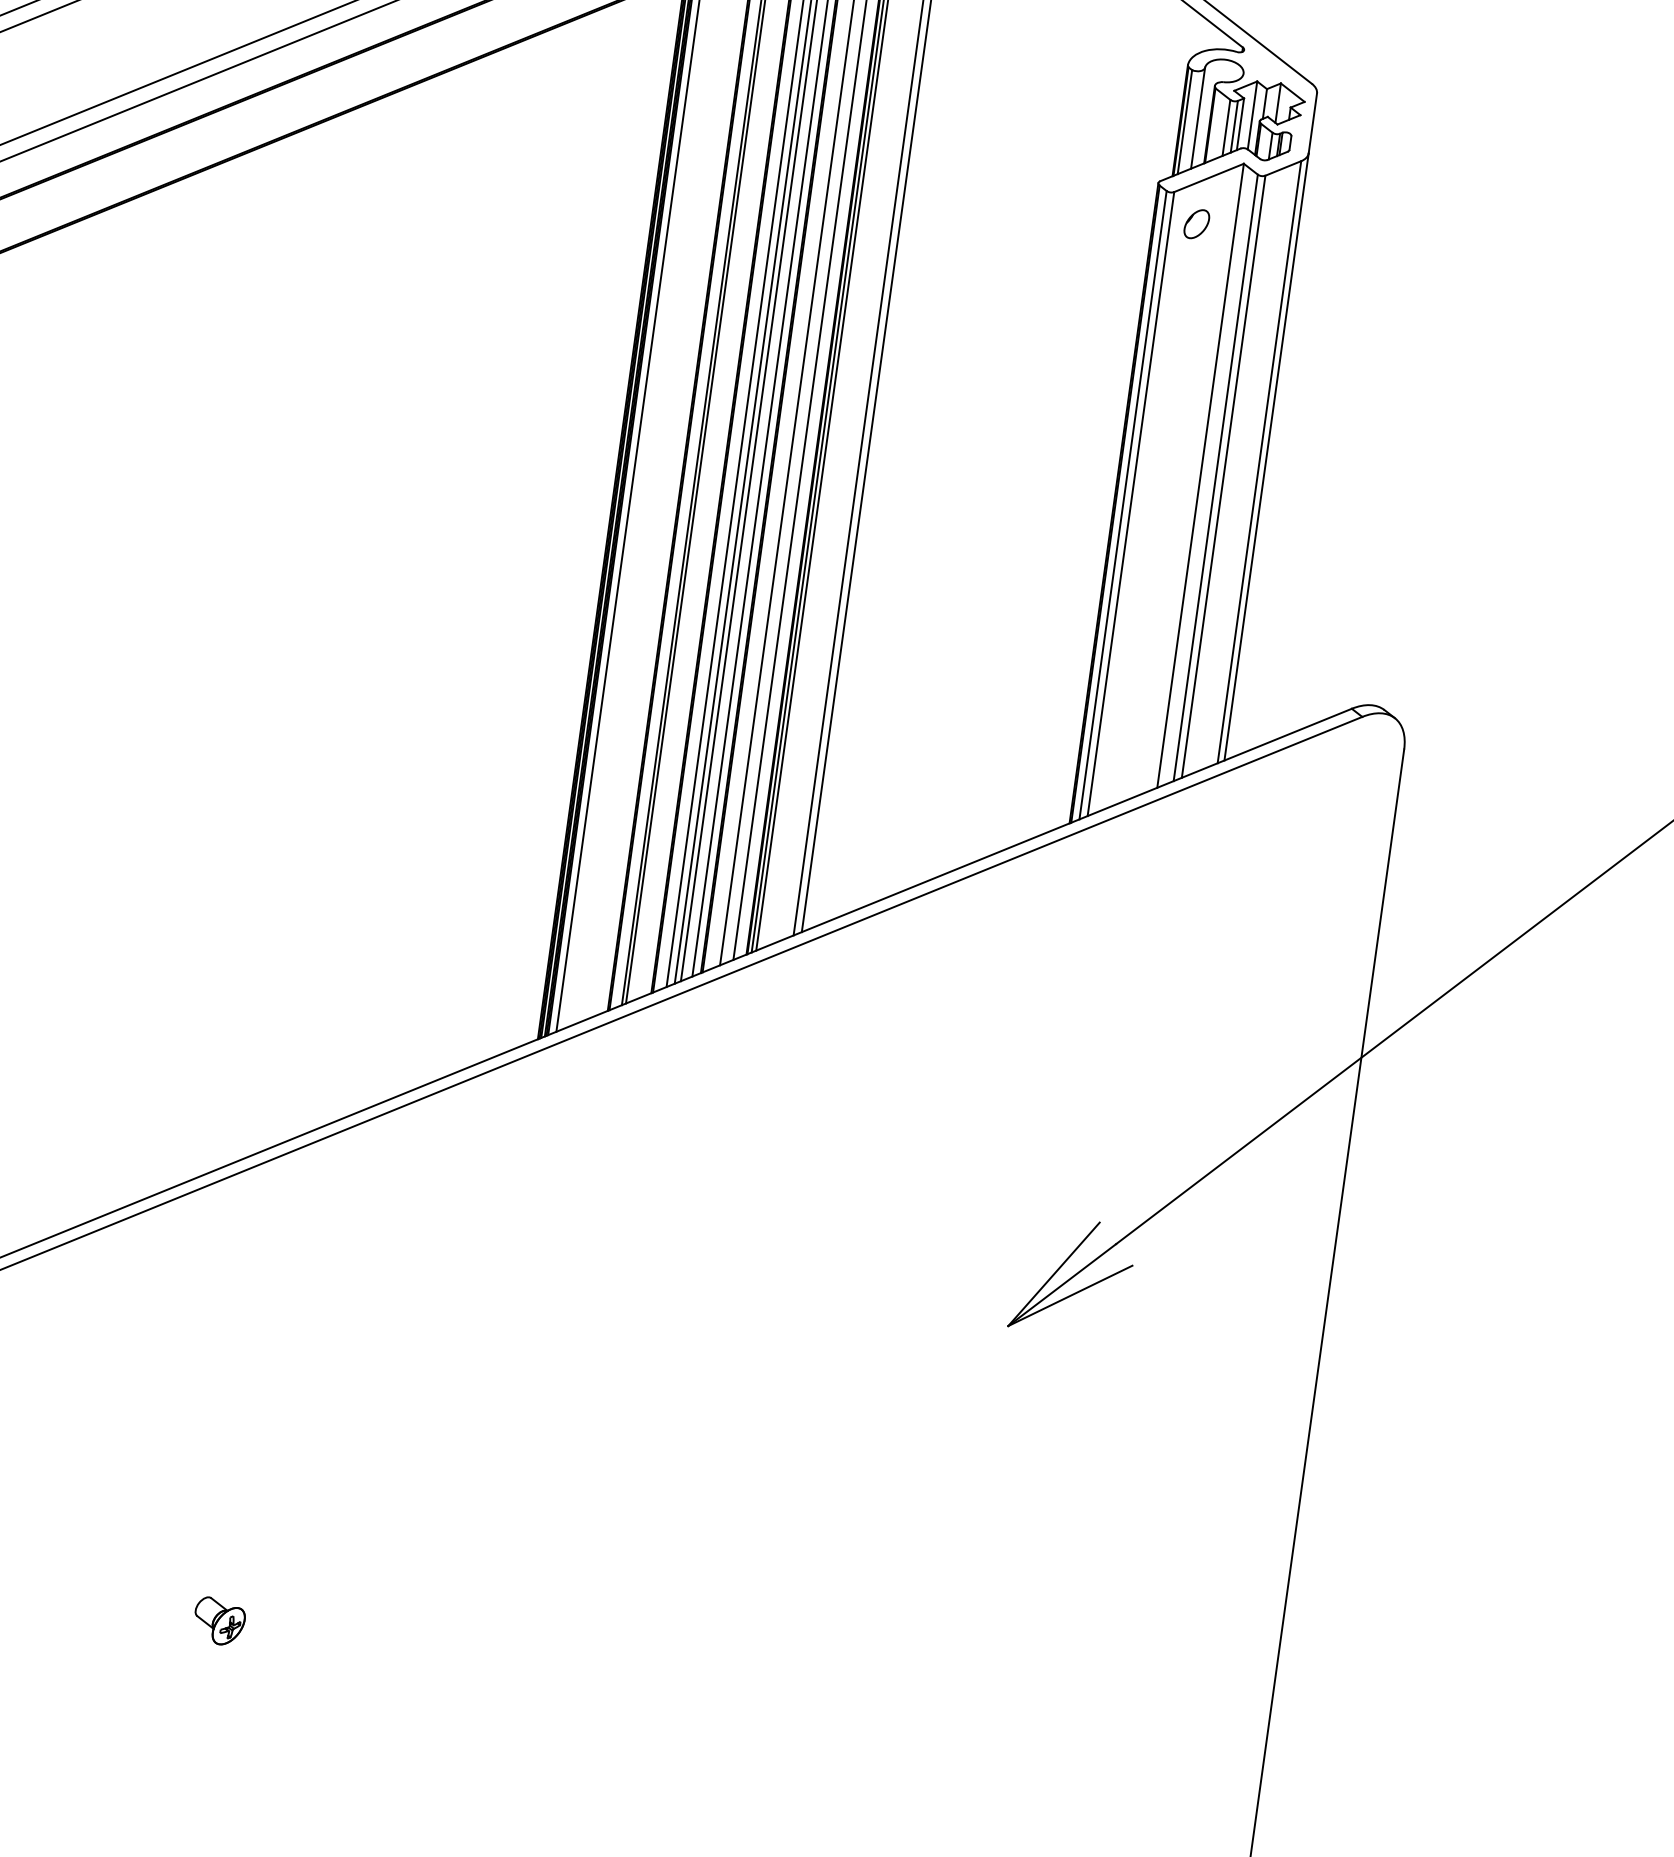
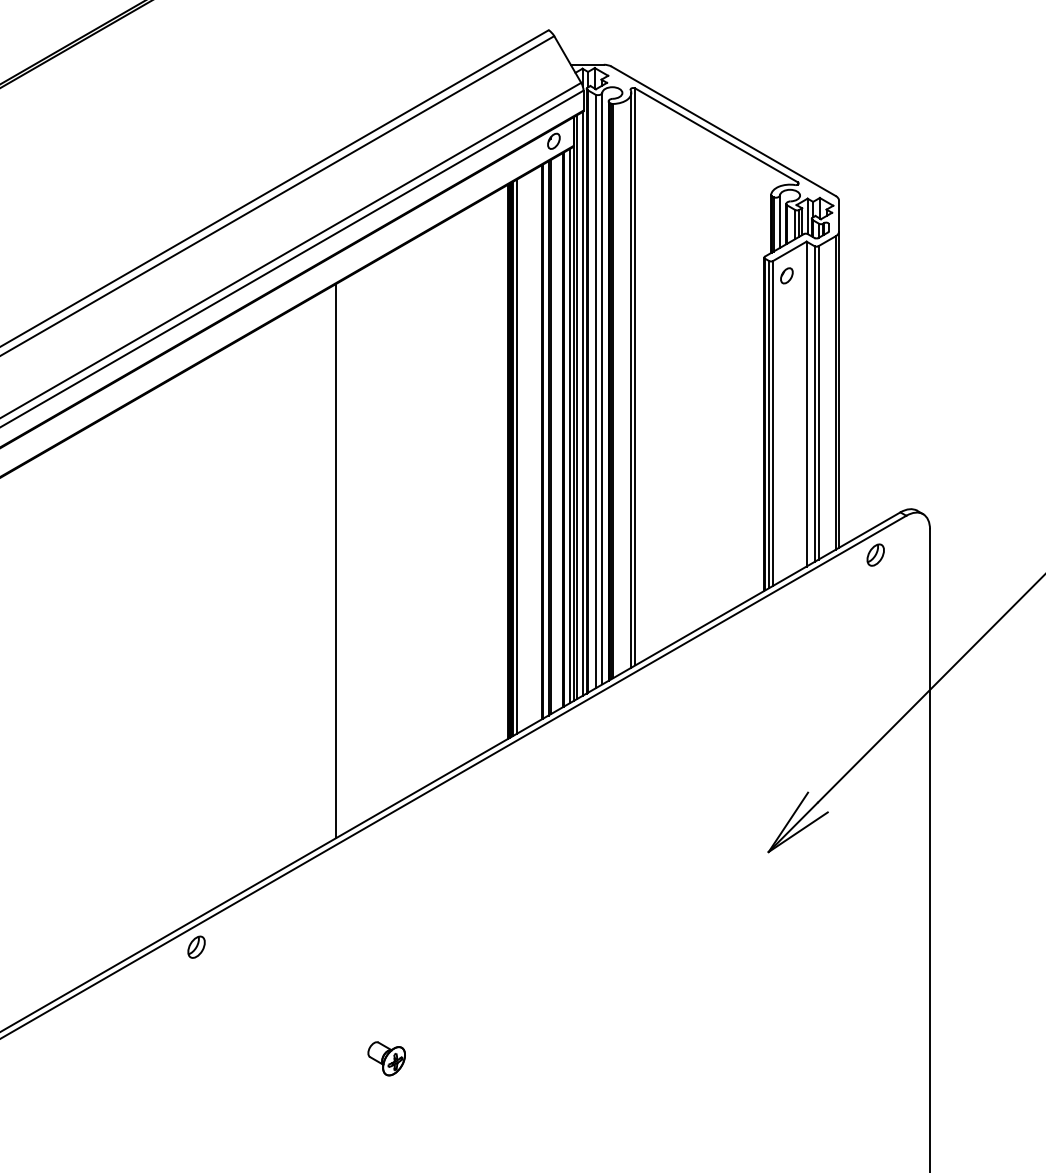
line: (255, 650) -> (336, 560), added
part: (1292, 783) -> (875, 554), added
part: (219, 1620) -> (386, 1058), size x1.43

